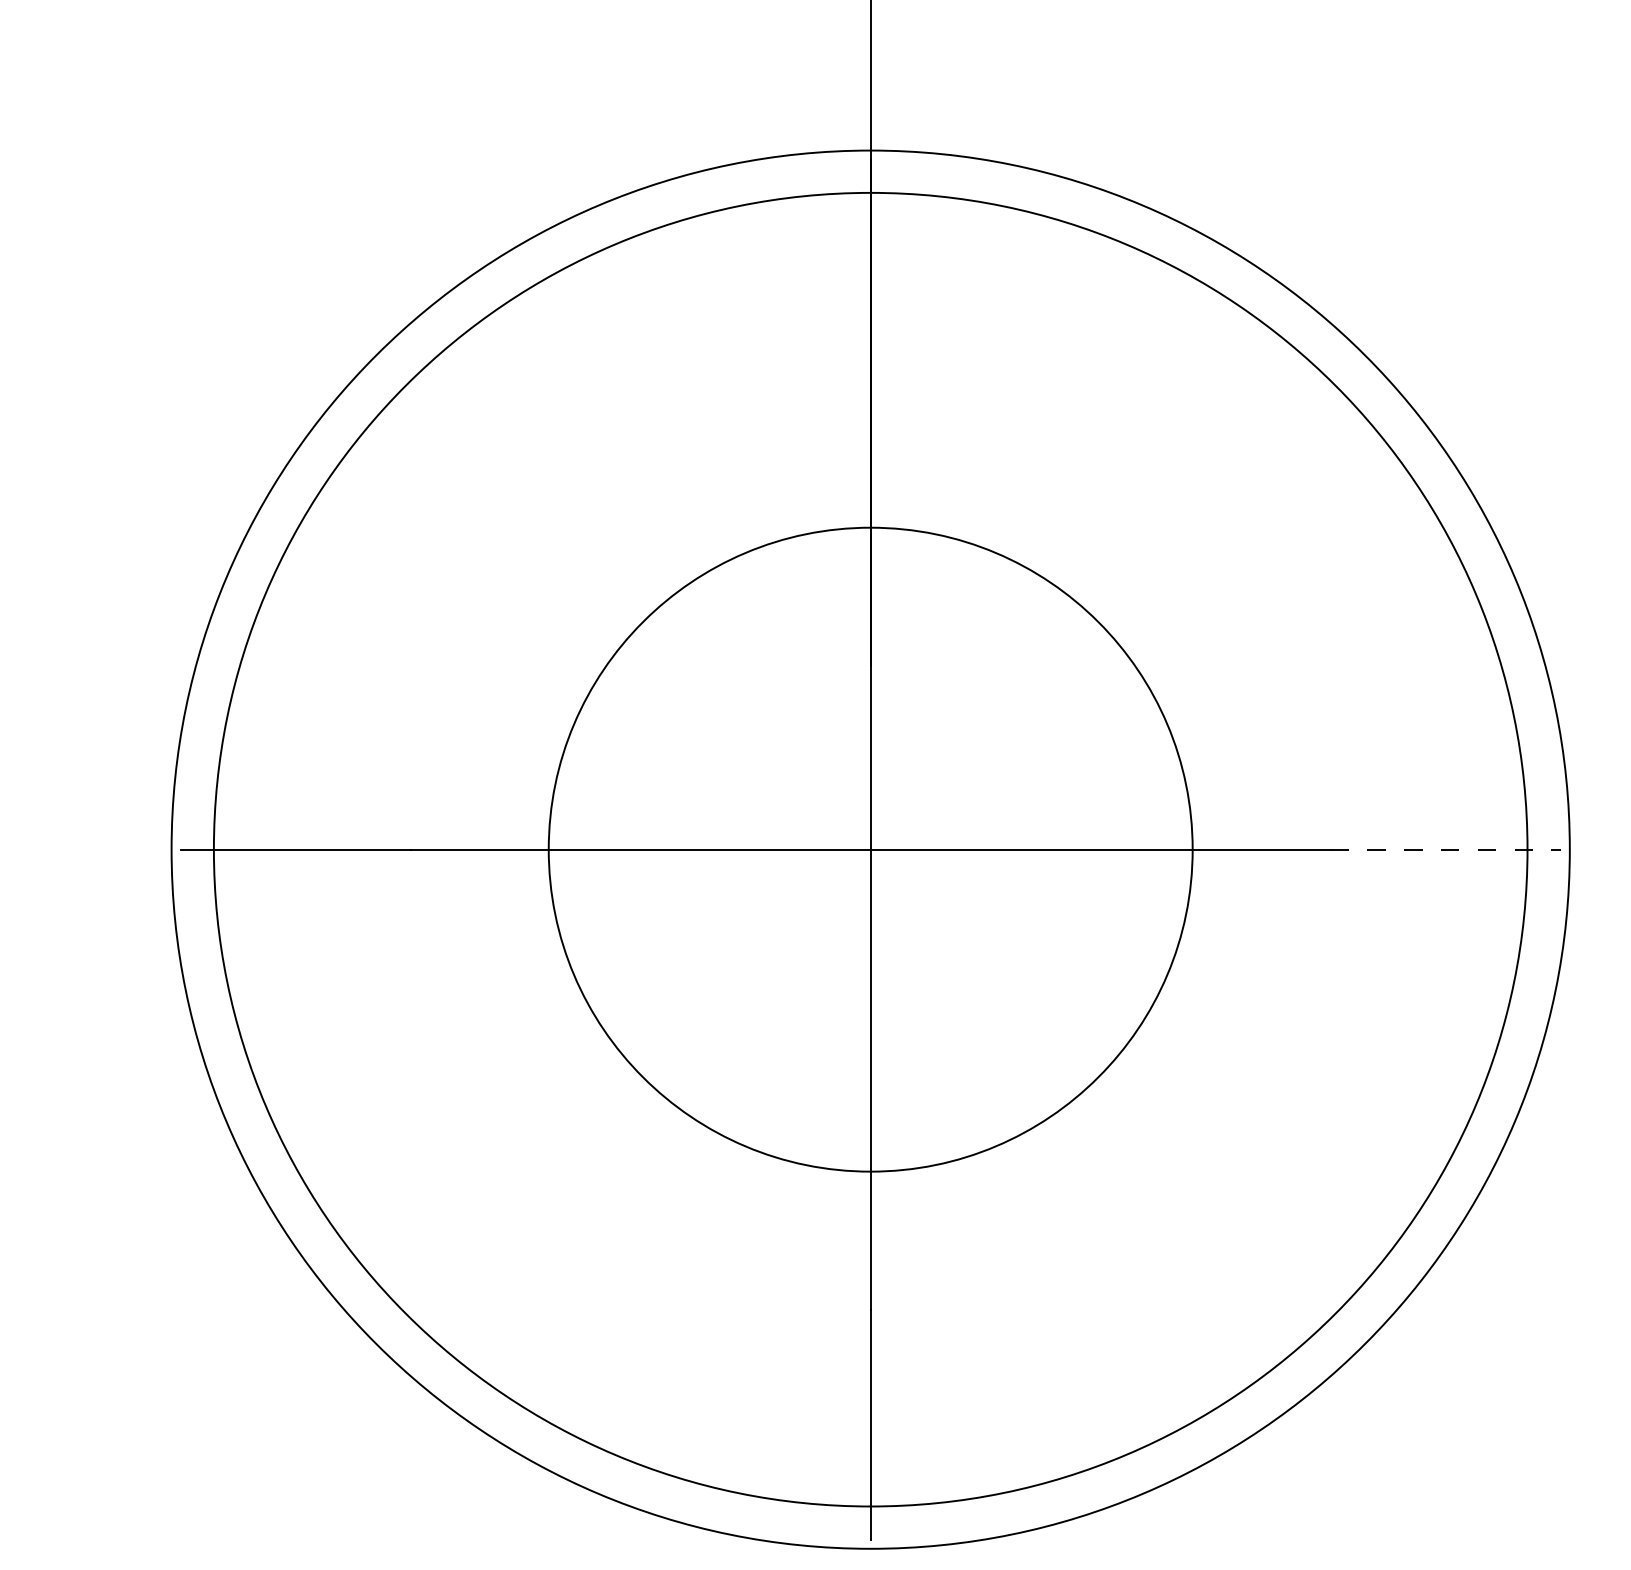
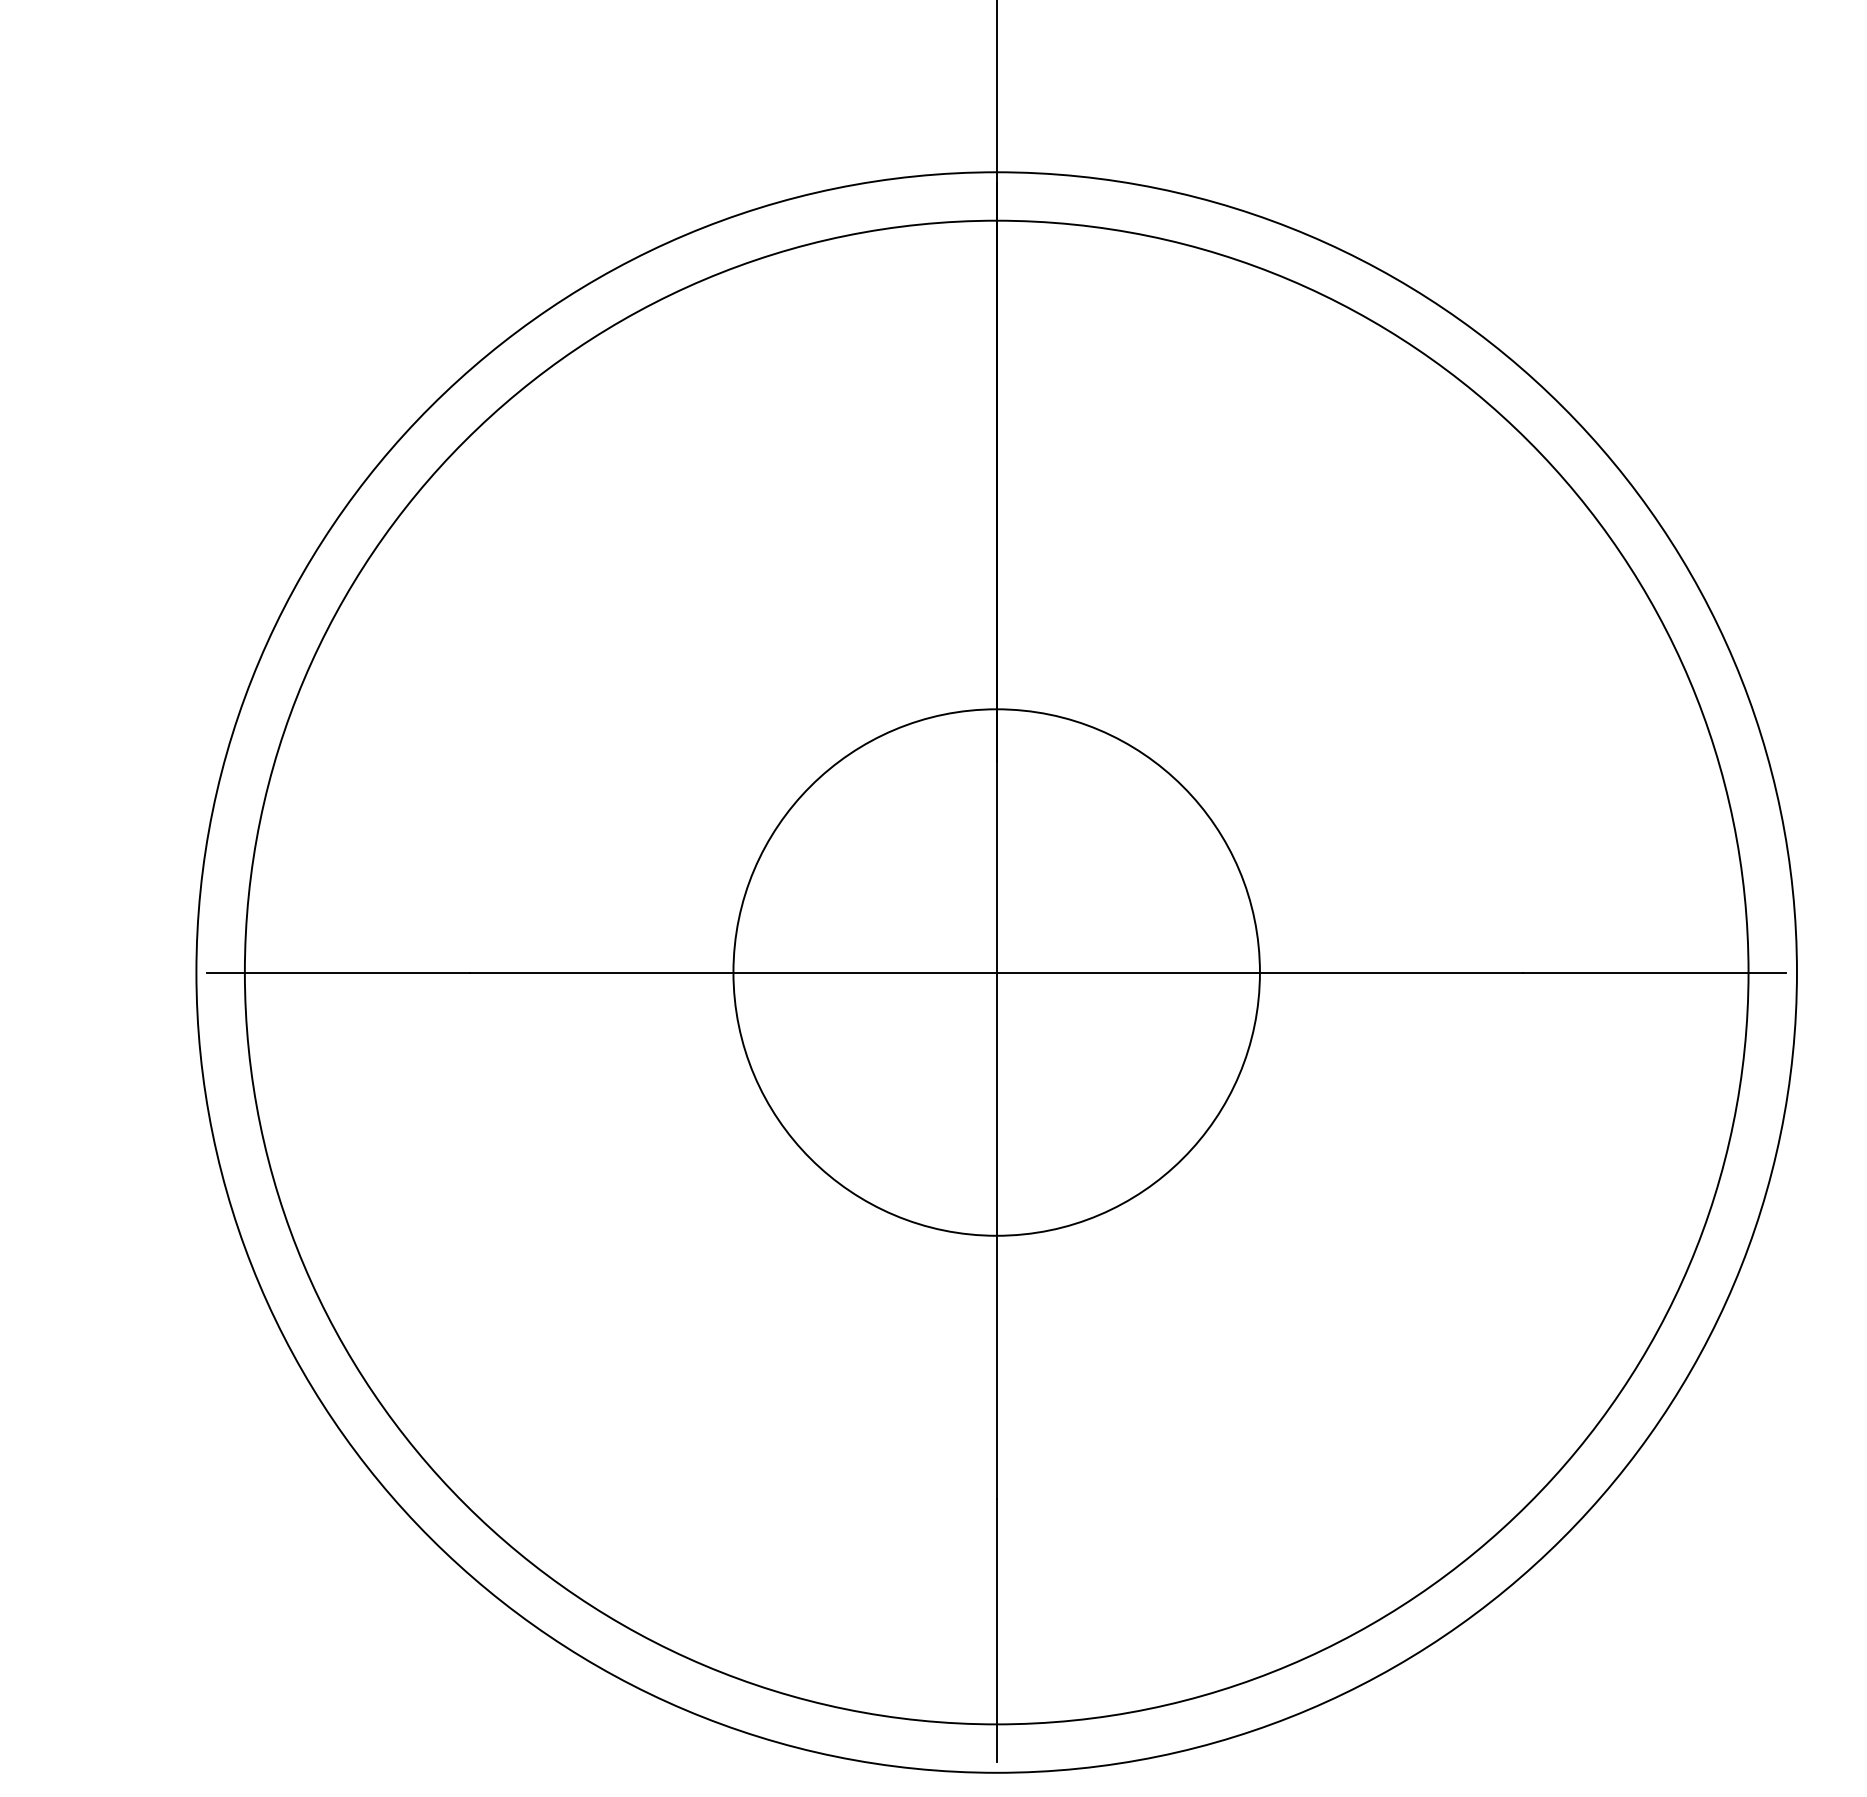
circle: (870, 849) -> (996, 972), size x0.71
line: (1445, 849) -> (1654, 972), dashed -> solid

